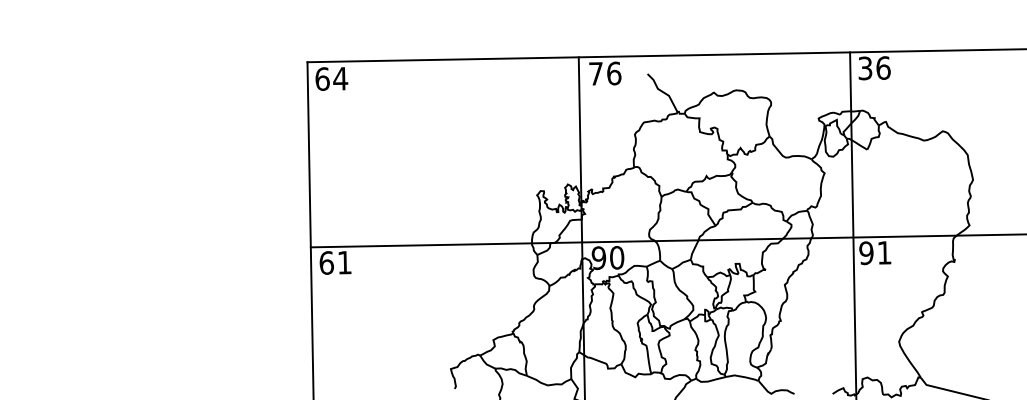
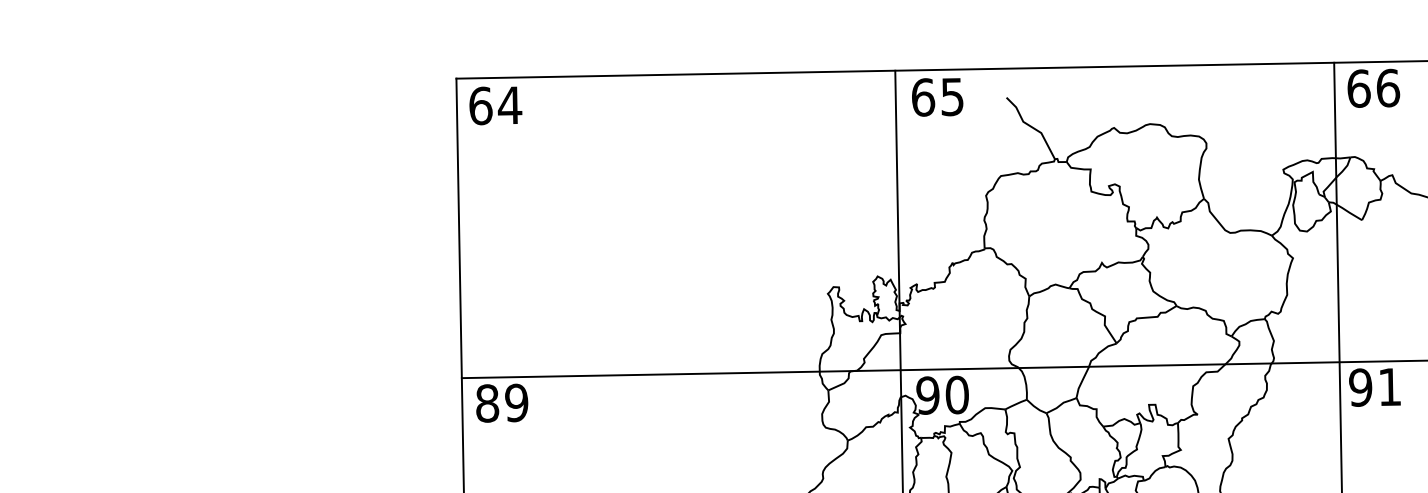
text: (865, 68) -> (1359, 88), 36 -> 66
text: (605, 73) -> (938, 96), 76 -> 65
text: (335, 262) -> (501, 402), 61 -> 89

